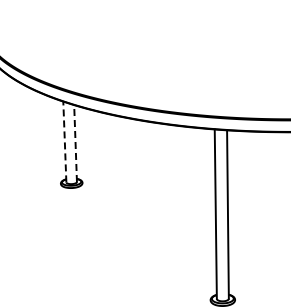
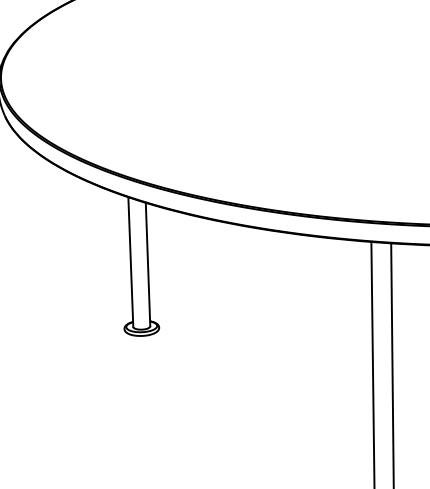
line: (64, 141) -> (130, 261), dashed -> solid
line: (75, 143) -> (147, 264), dashed -> solid

